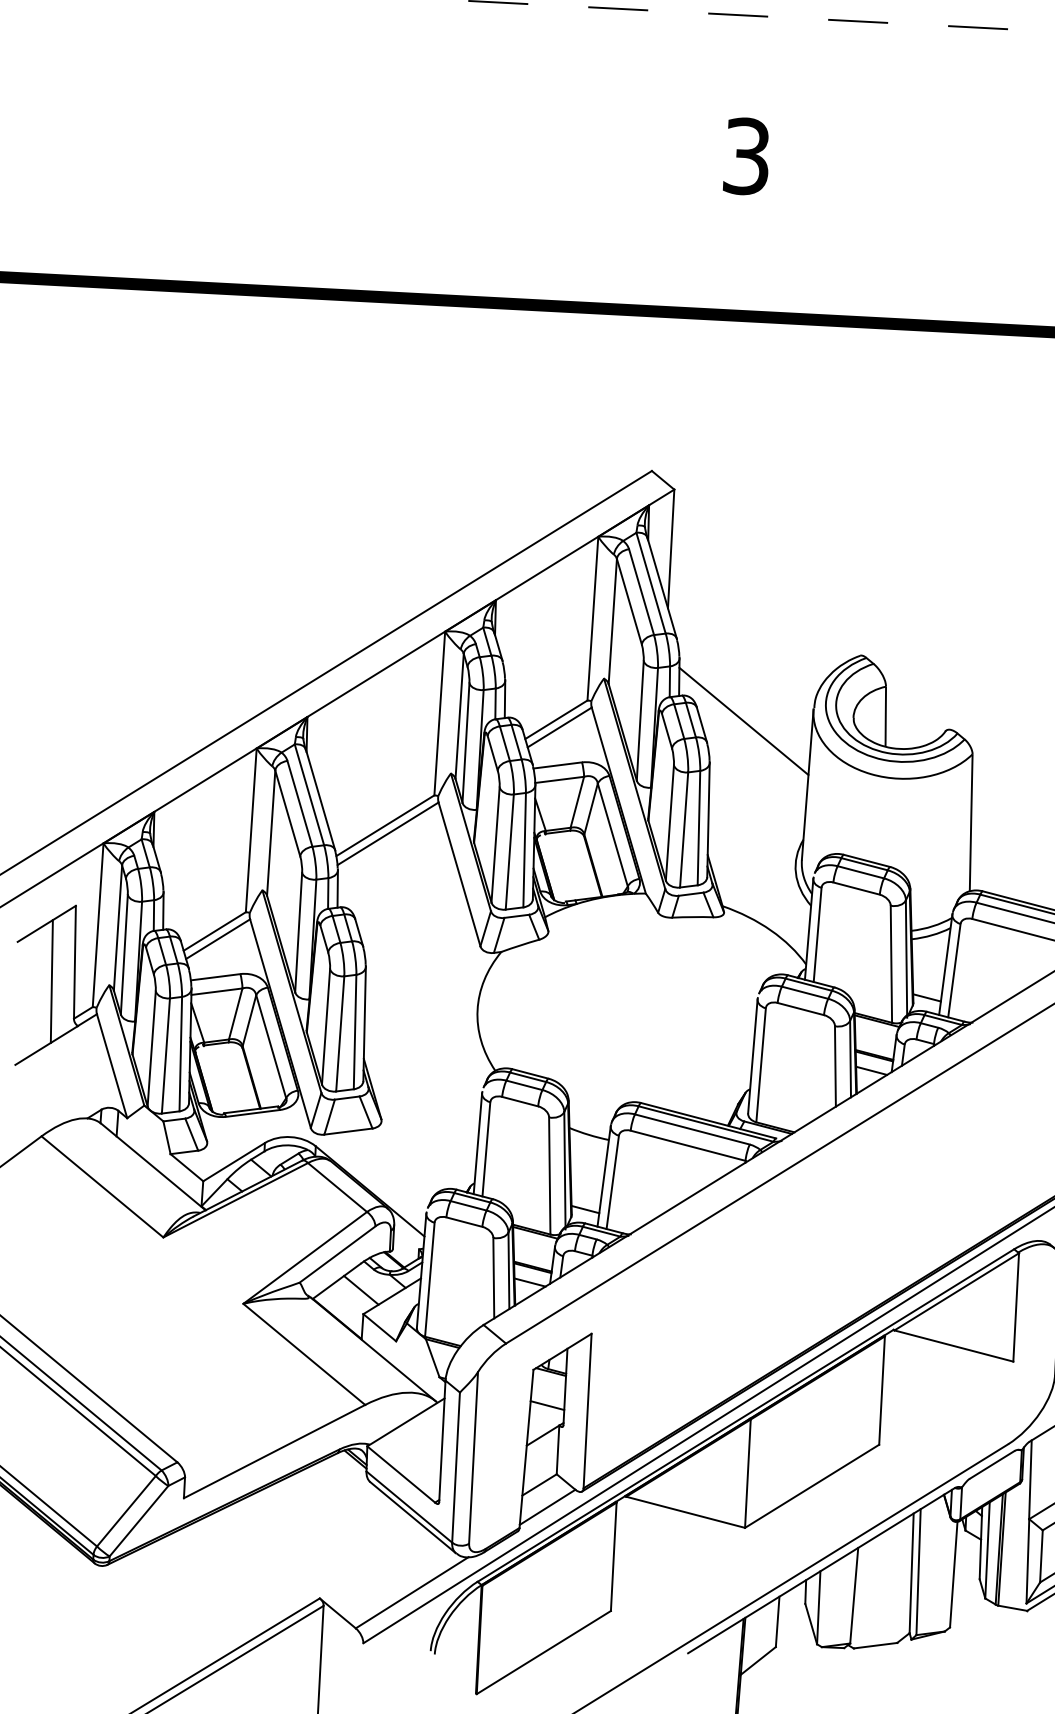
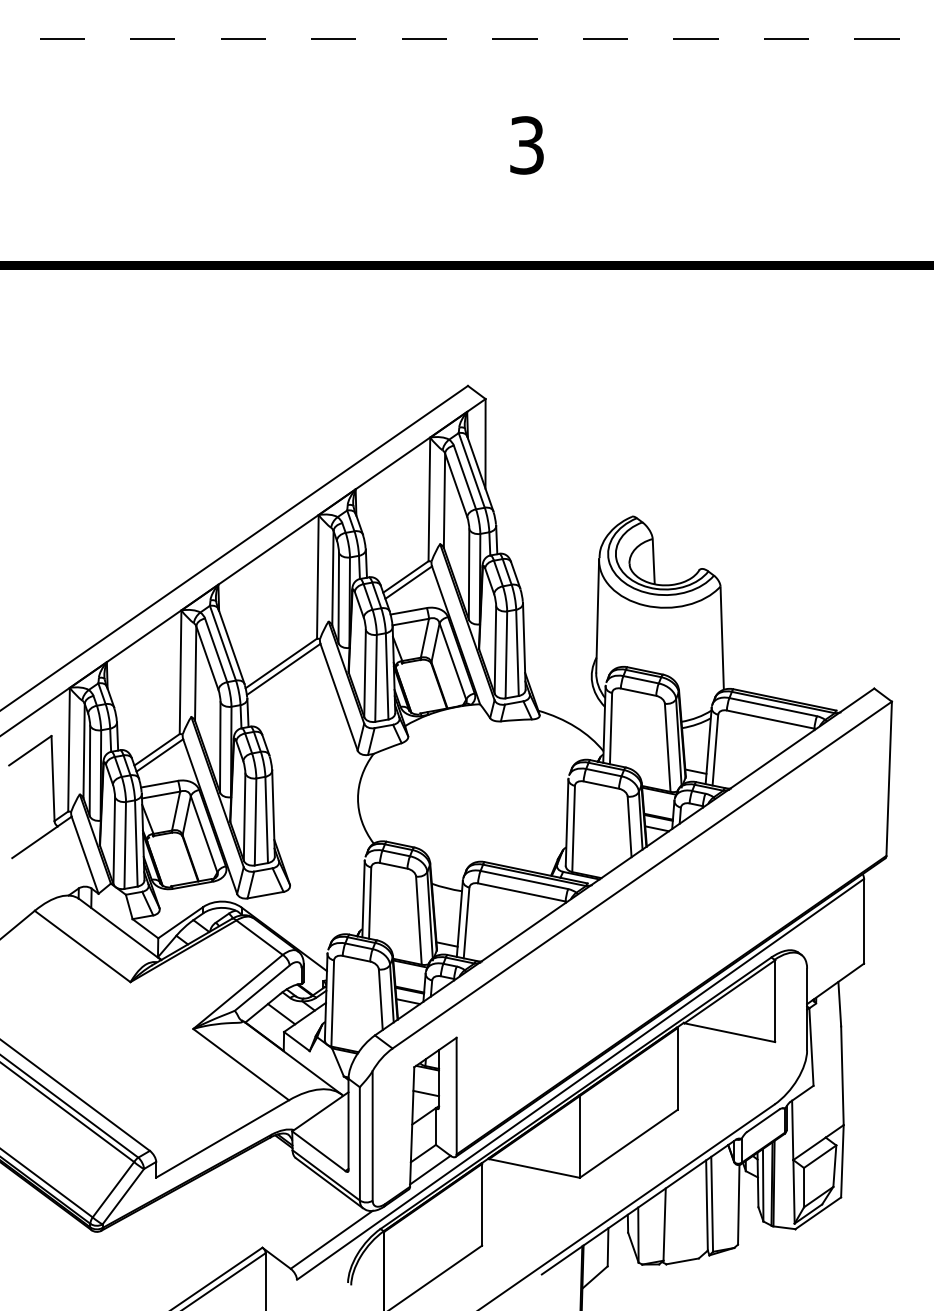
line: (743, 720) -> (546, 570), removed
line: (51, 980) -> (36, 793), removed

